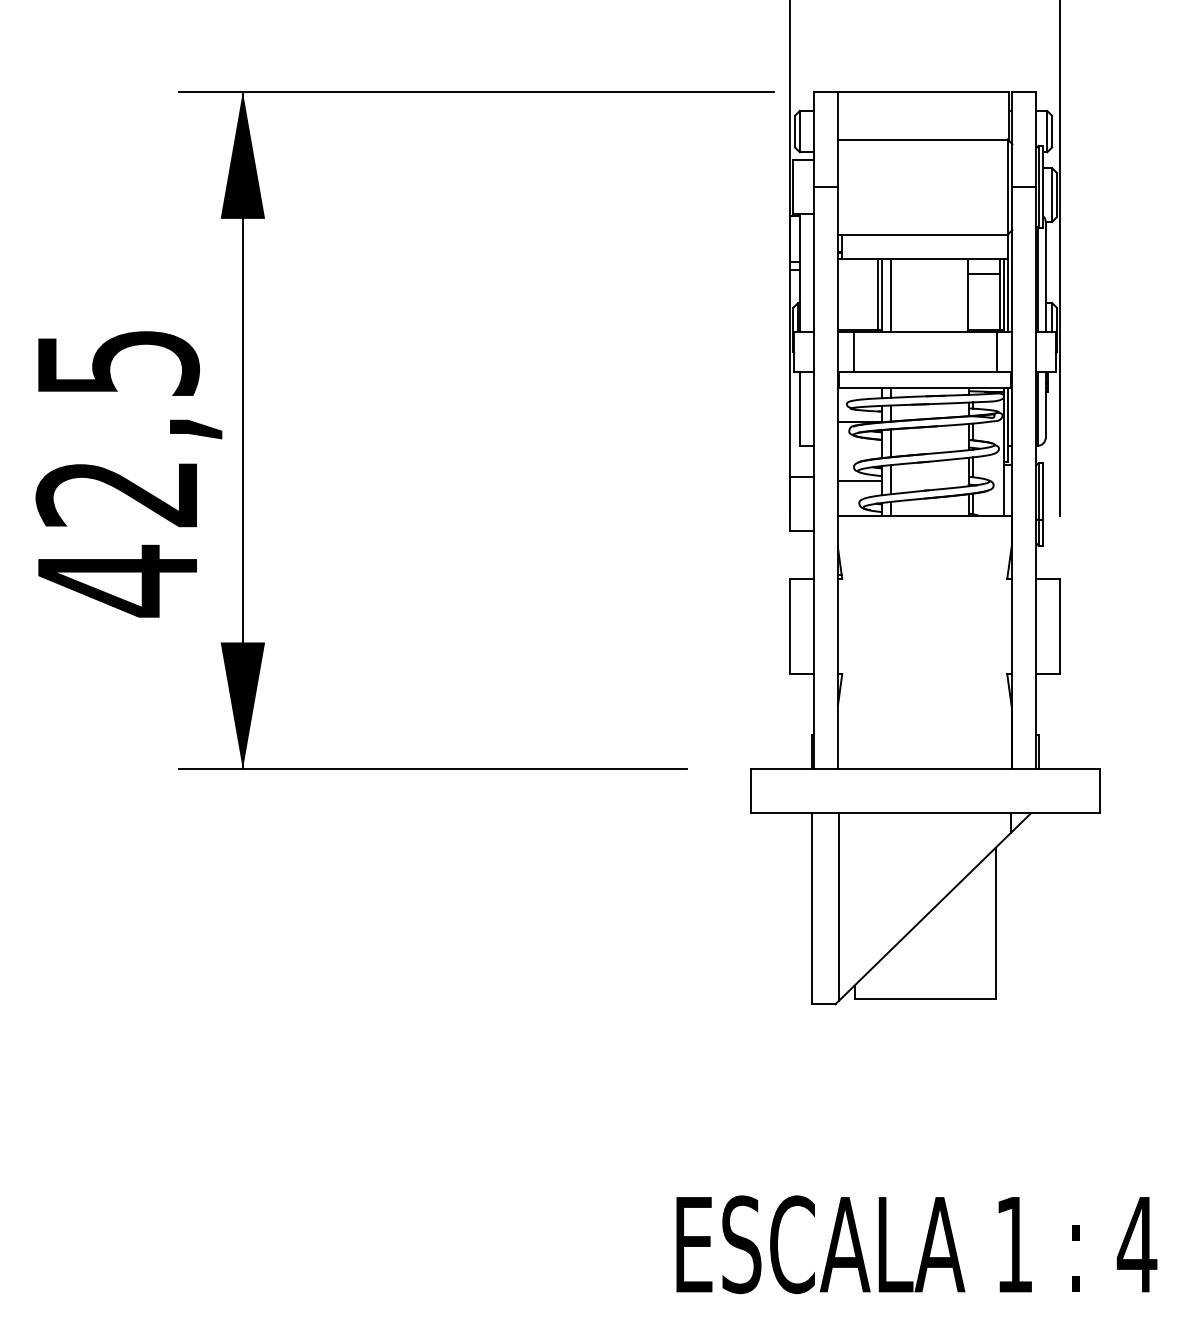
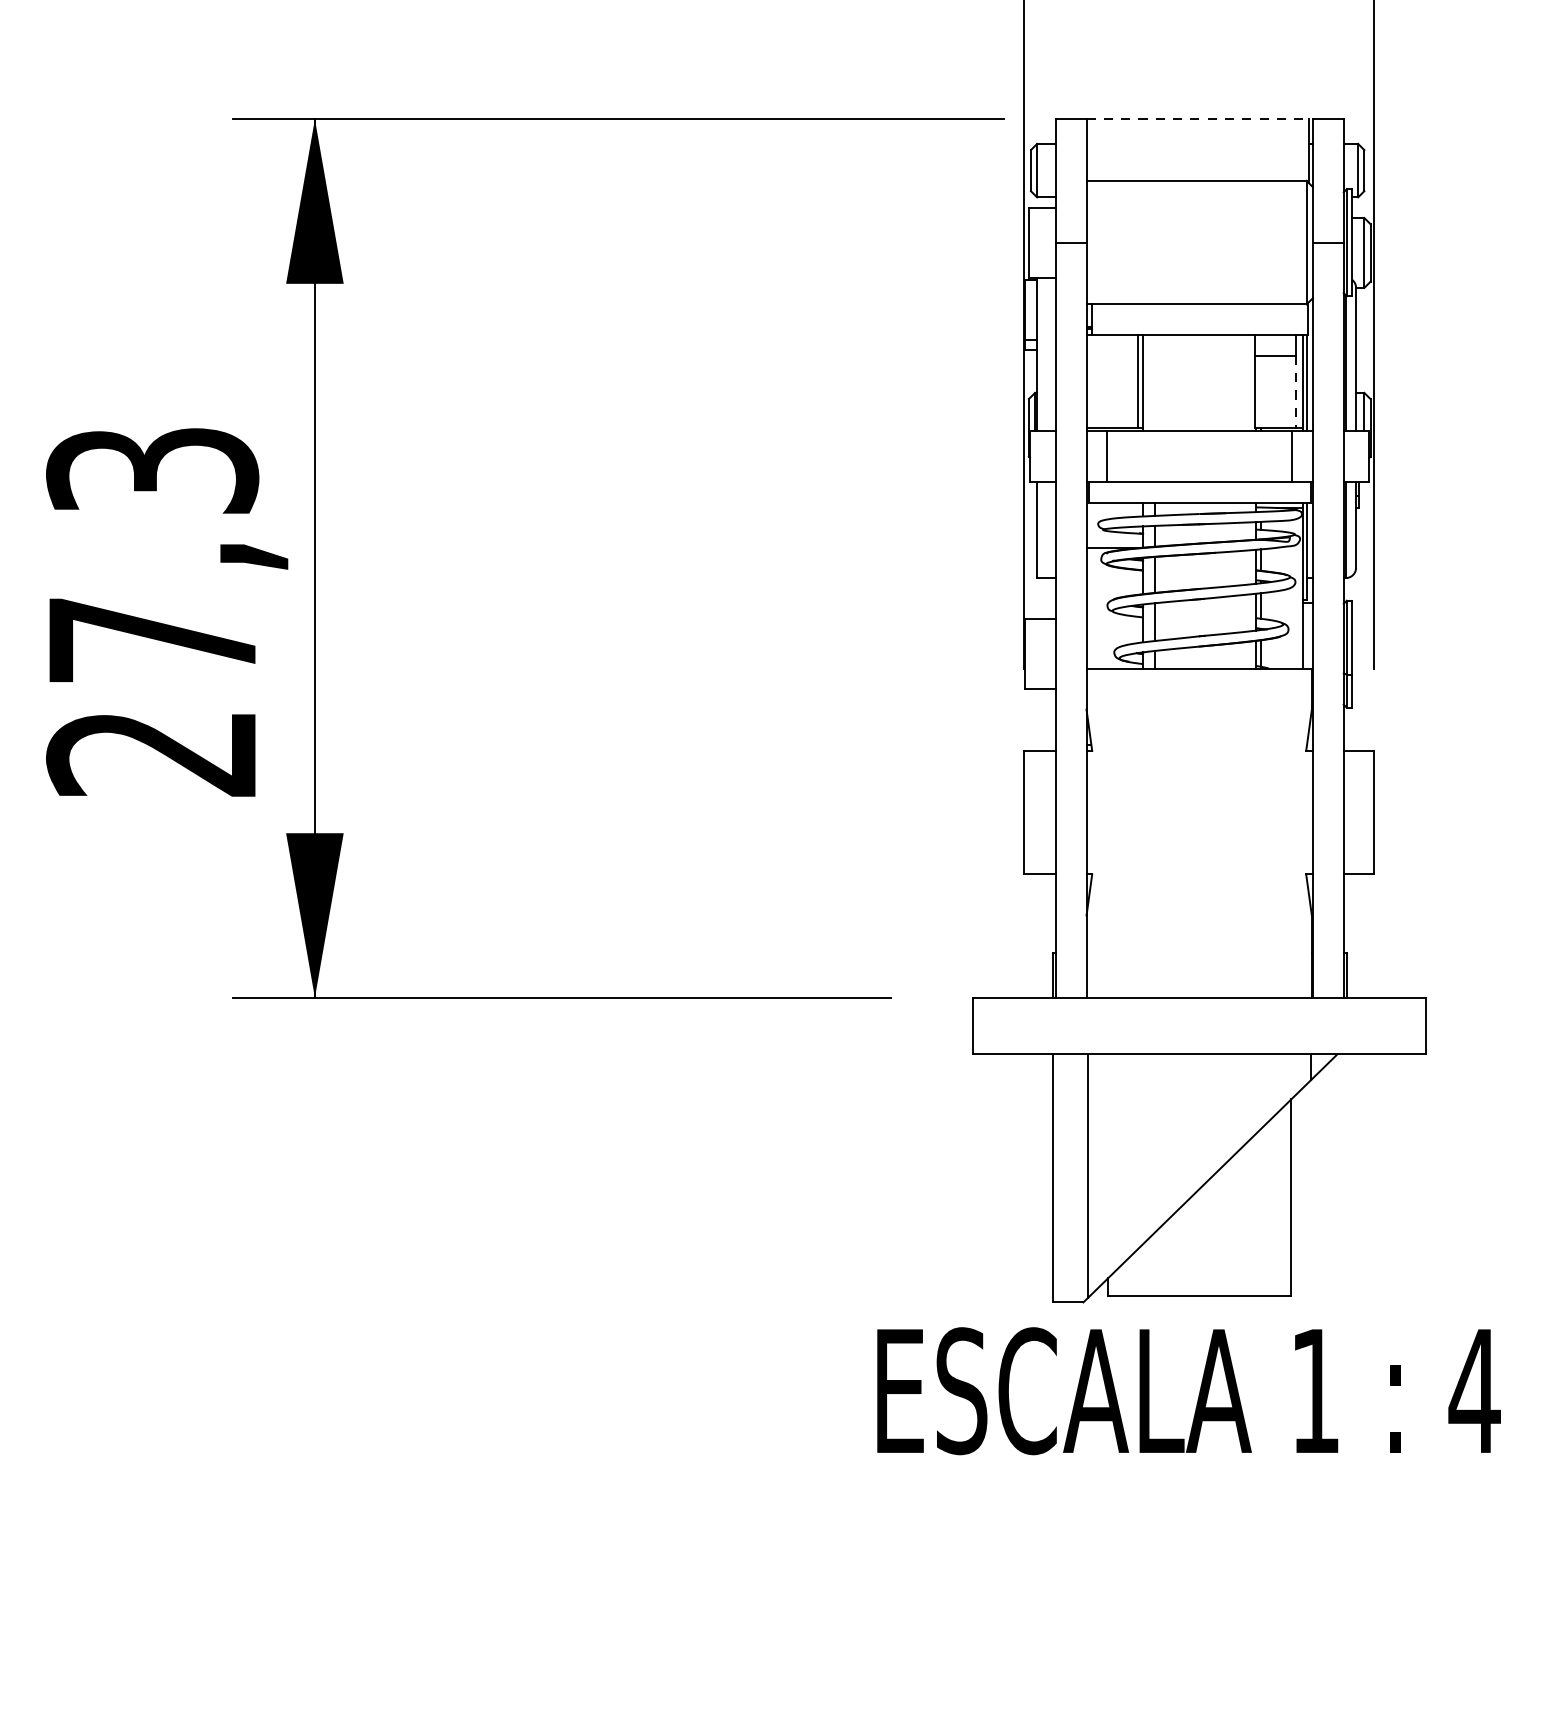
line: (923, 91) -> (1197, 118), solid -> dashed
line: (891, 295) -> (1156, 383), removed
line: (999, 302) -> (1296, 392), solid -> dashed
text: (117, 473) -> (152, 614), 42,5 -> 27,3
line: (859, 480) -> (1114, 623), removed
text: (916, 1244) -> (1188, 1390), moved

